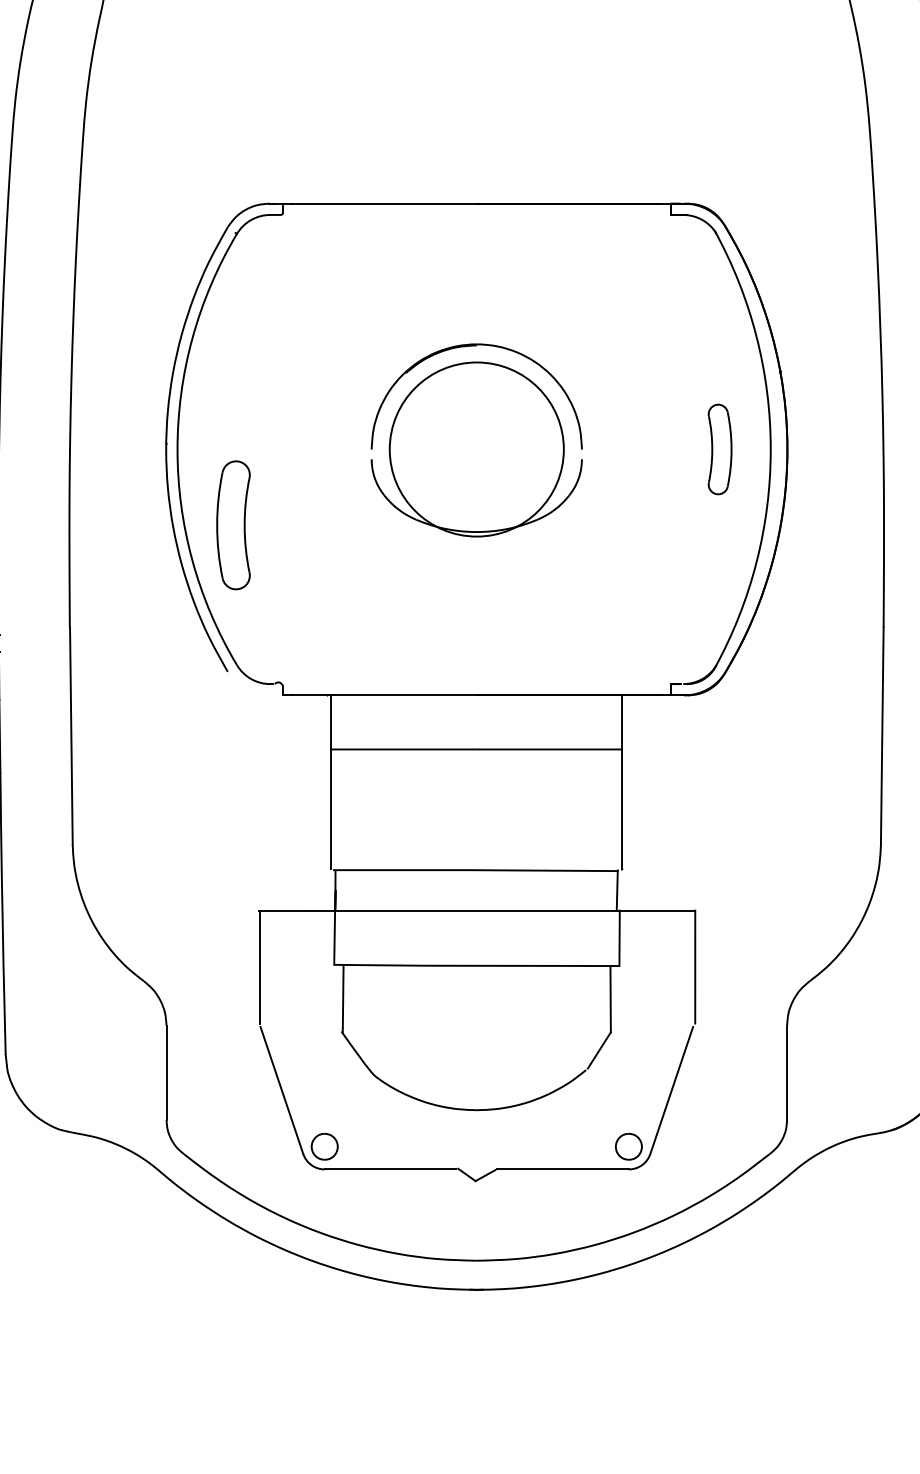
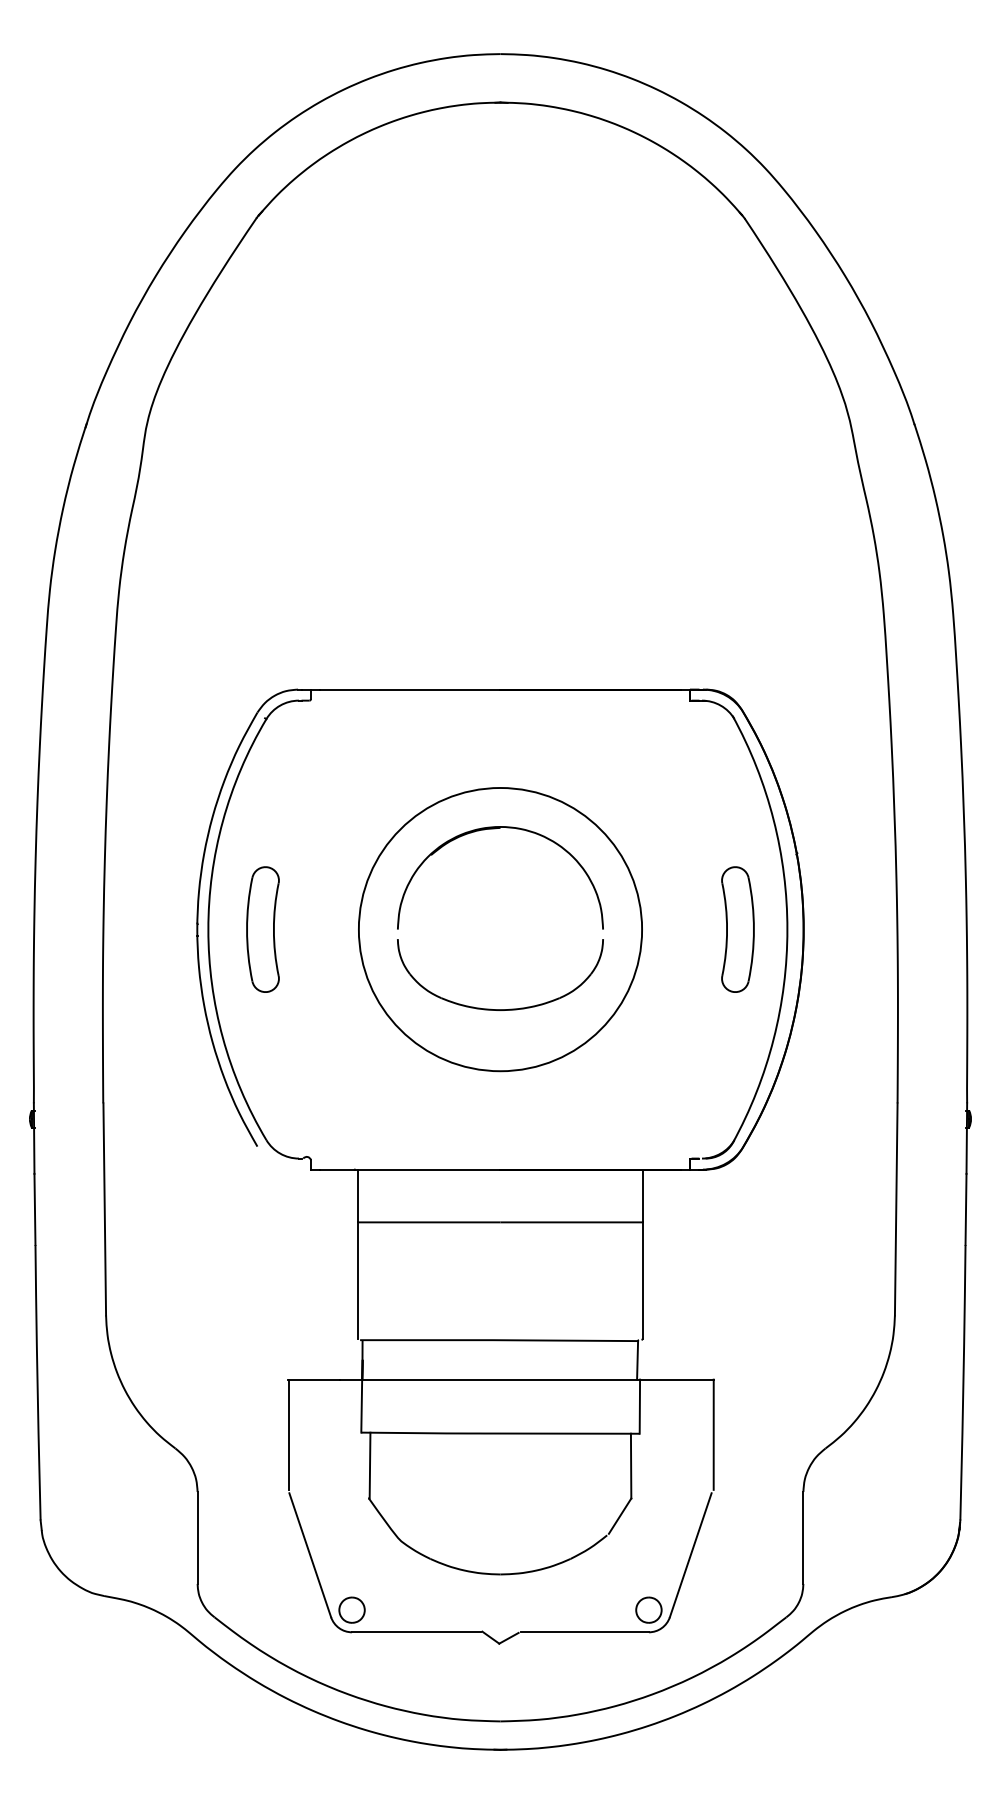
circle: (476, 449) -> (500, 929), size x1.67
part: (719, 449) -> (737, 929), size x1.43
part: (232, 525) -> (262, 929), moved

